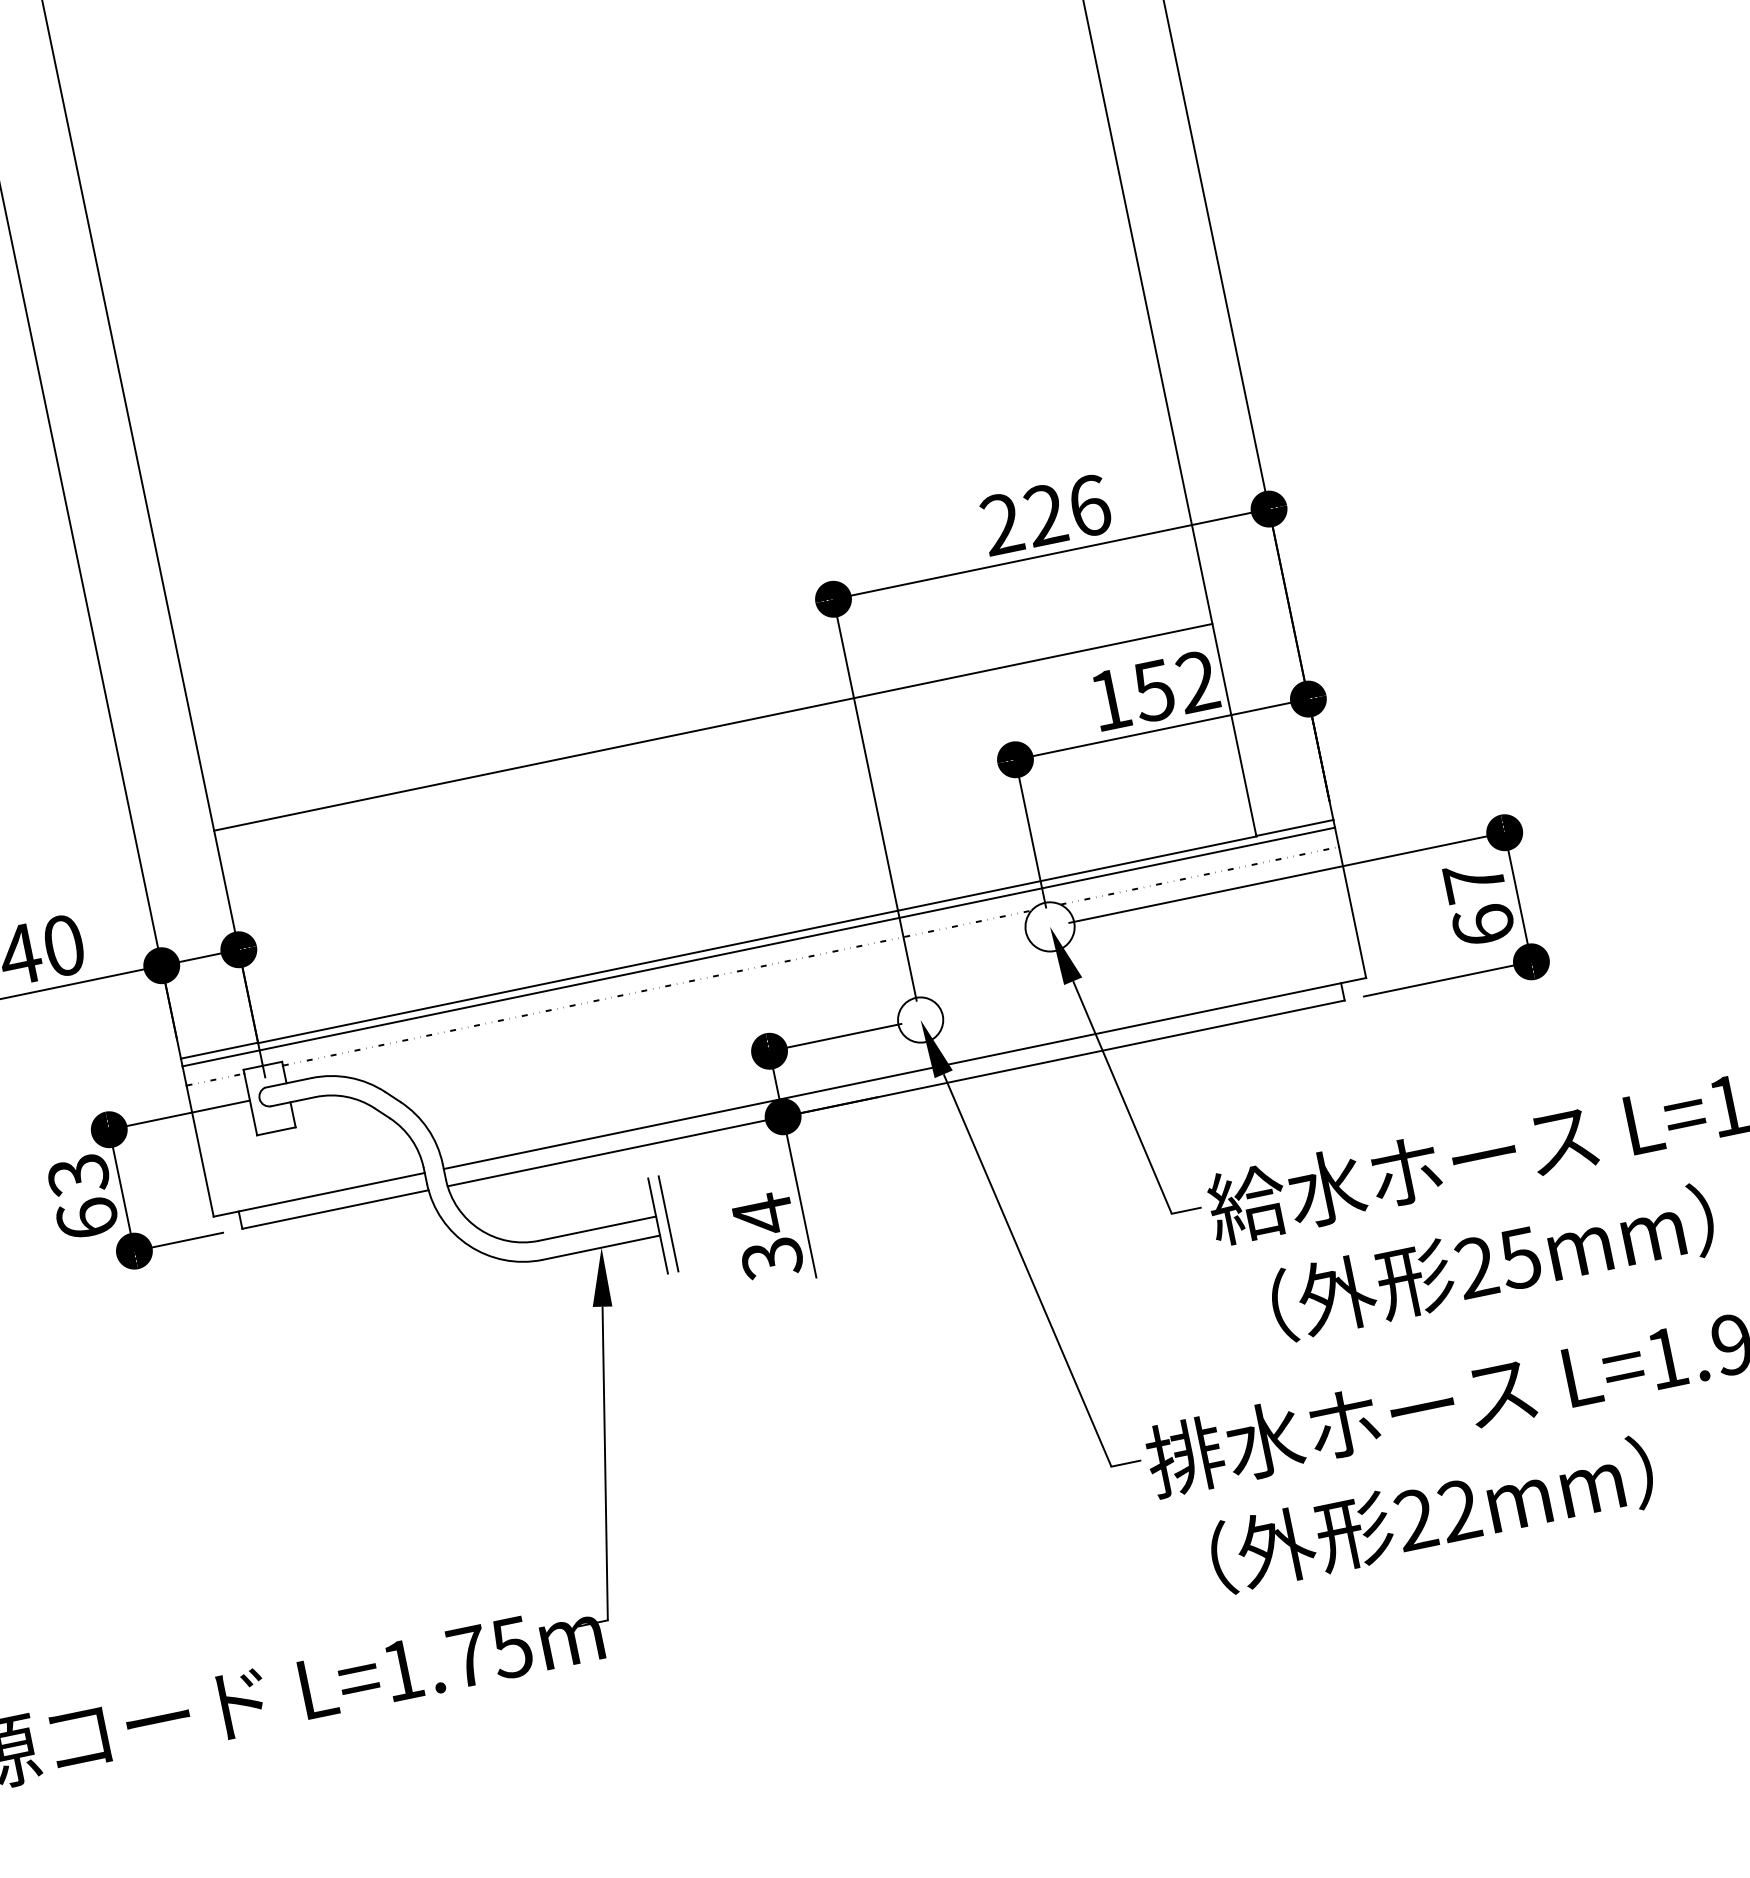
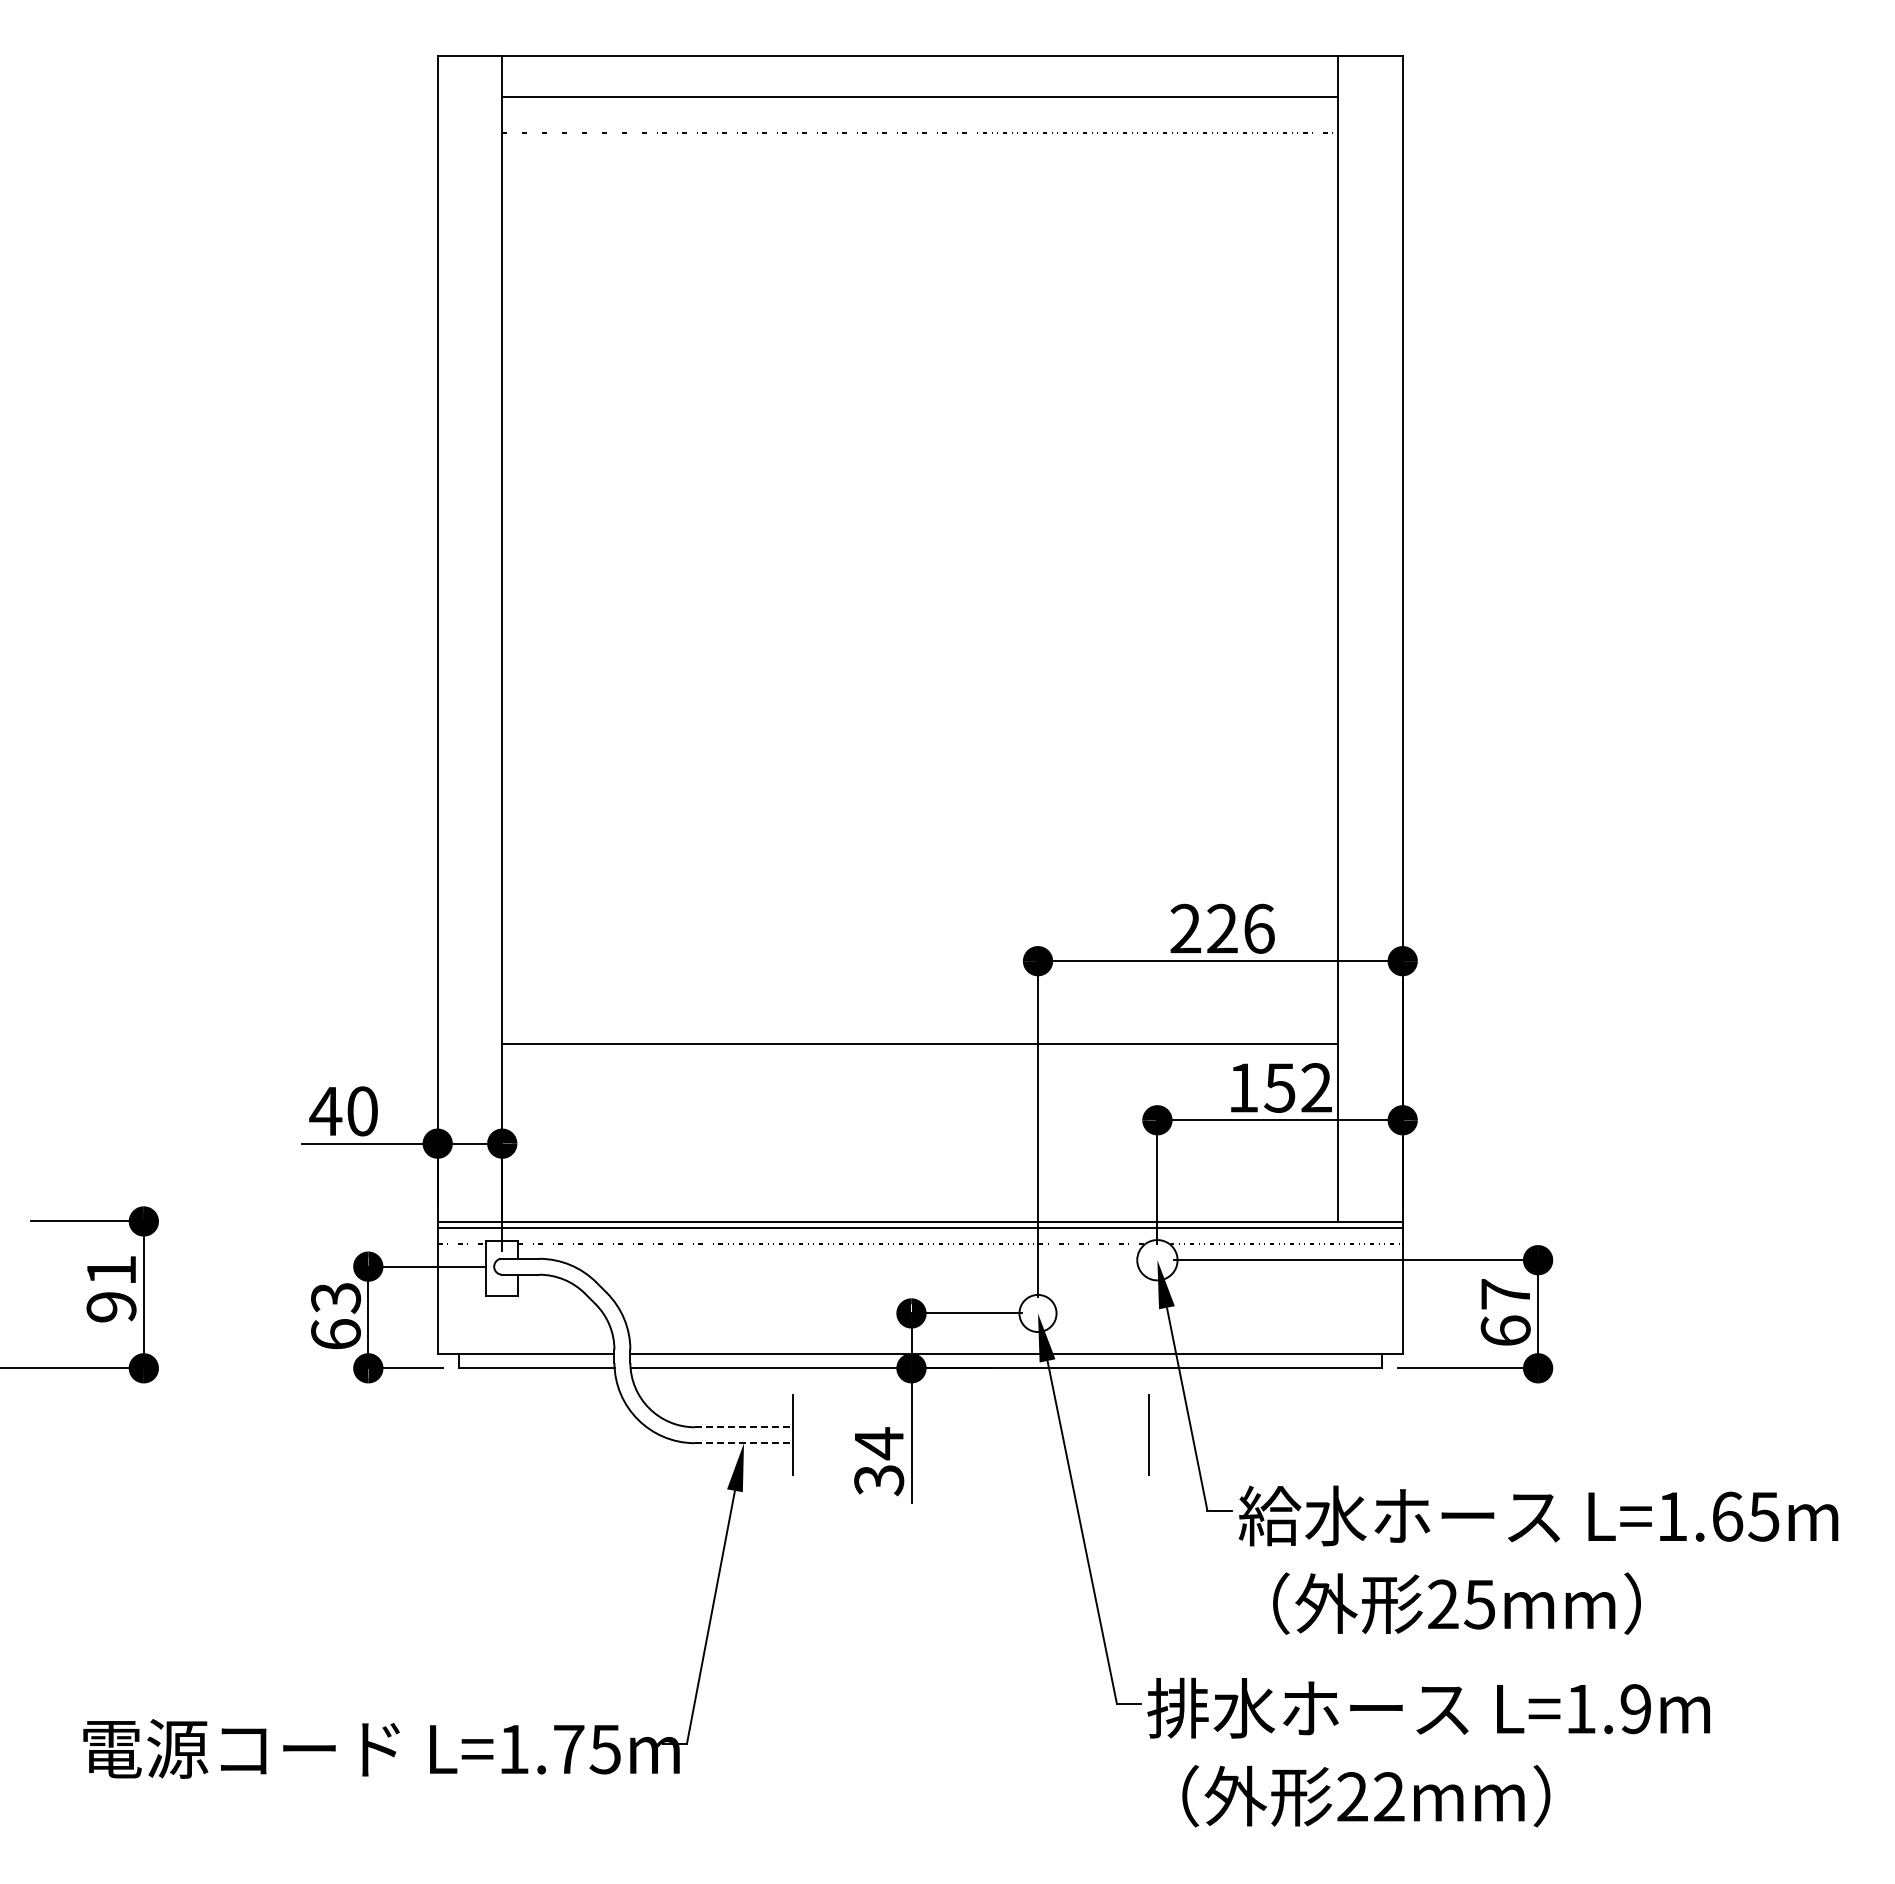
line: (668, 1223) -> (1148, 1434), moved
line: (598, 1228) -> (744, 1427), solid -> dashed
line: (602, 1247) -> (744, 1443), solid -> dashed

